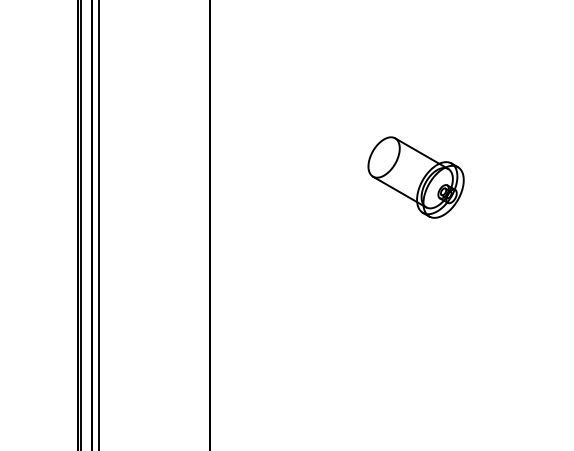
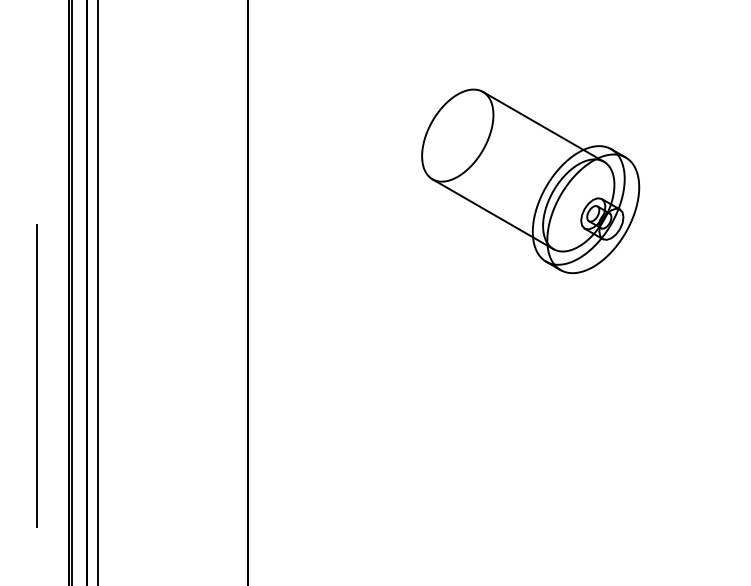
part: (415, 177) -> (529, 181), size x1.67
line: (55, 319) -> (37, 375), added

